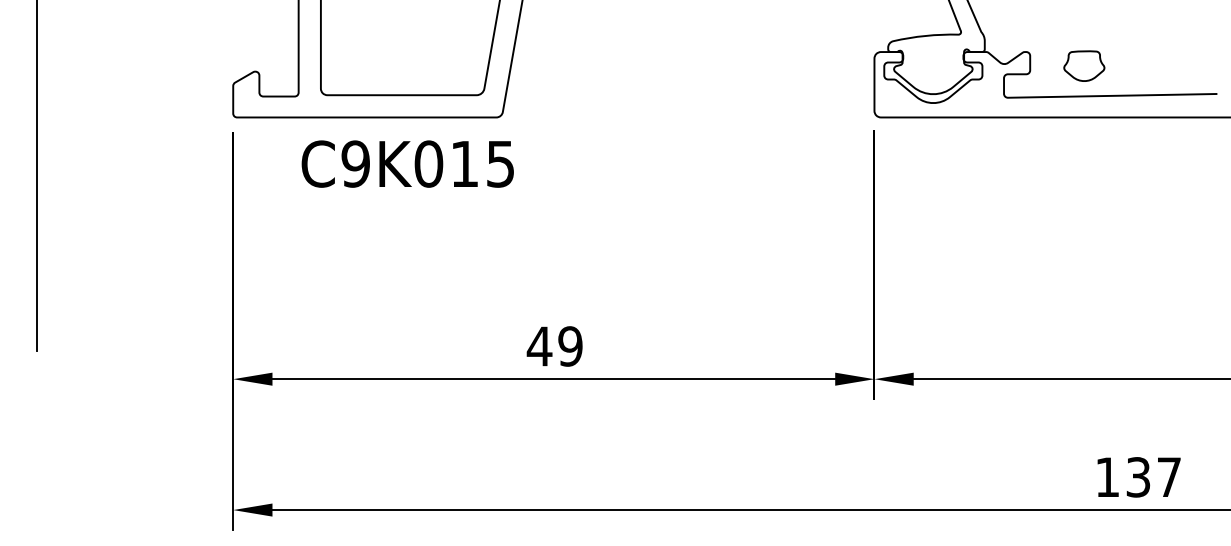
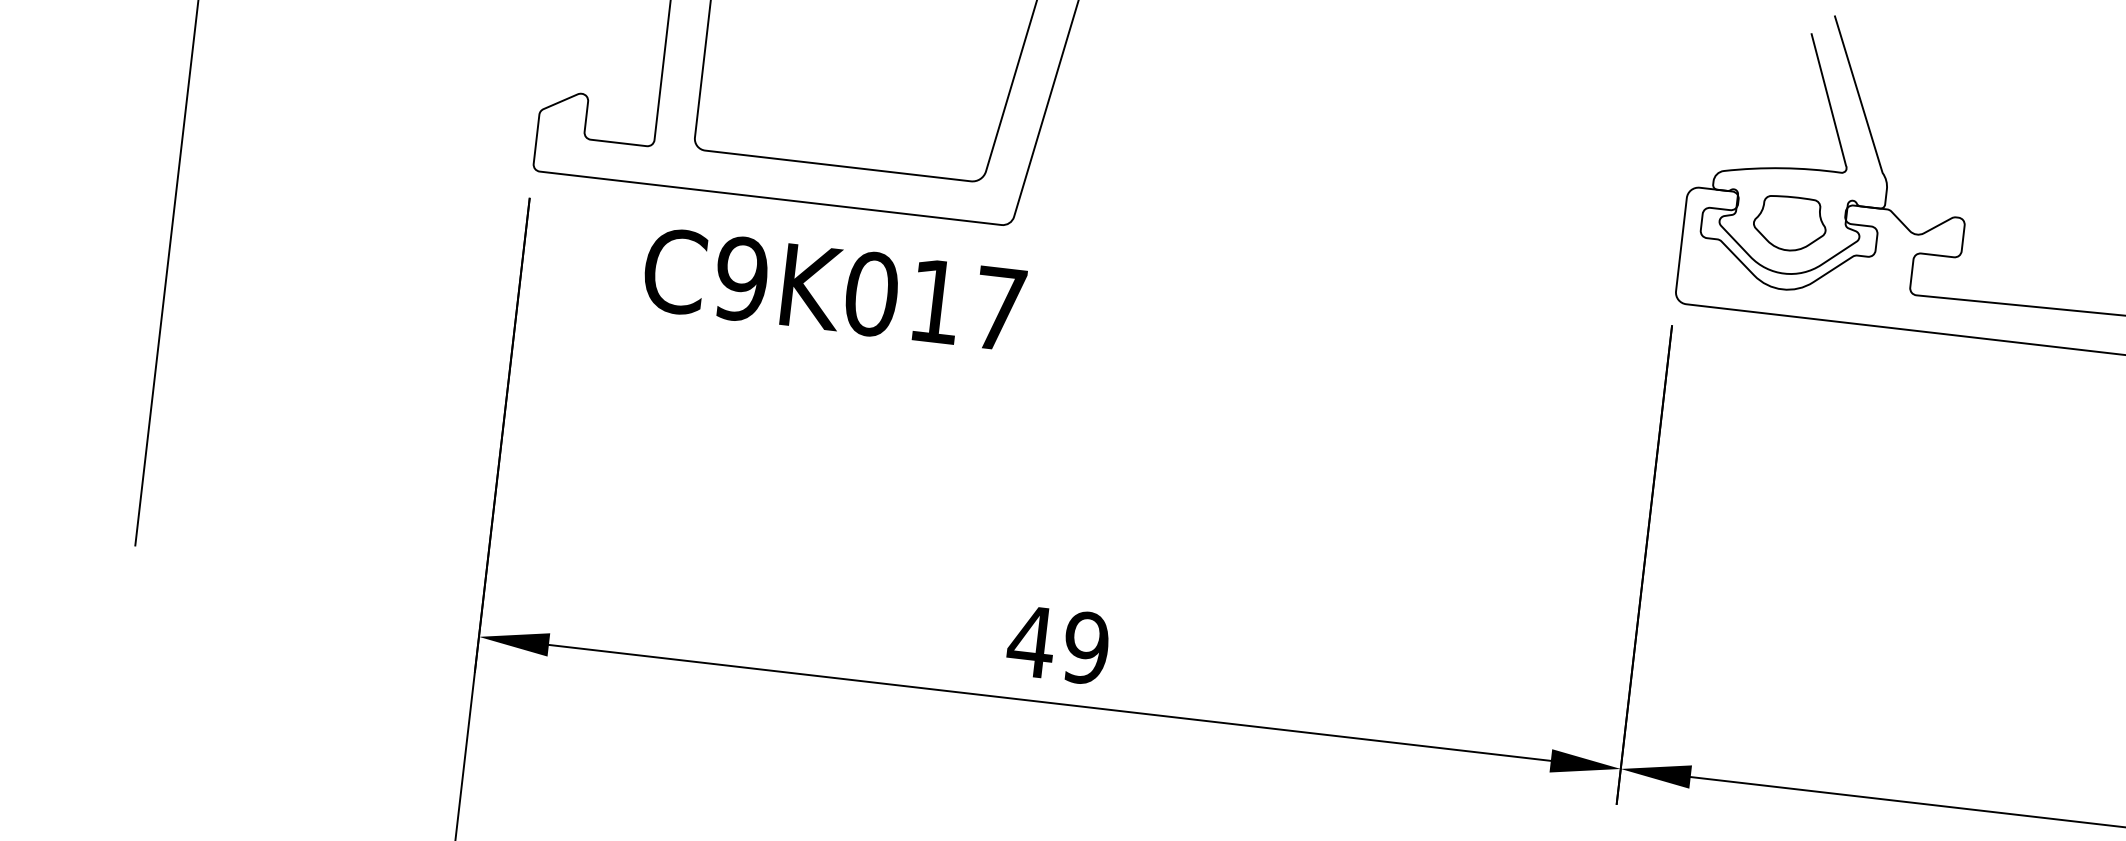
part: (1084, 65) -> (1790, 222), moved
text: (500, 164) -> (999, 309), C9K015 -> C9K017

